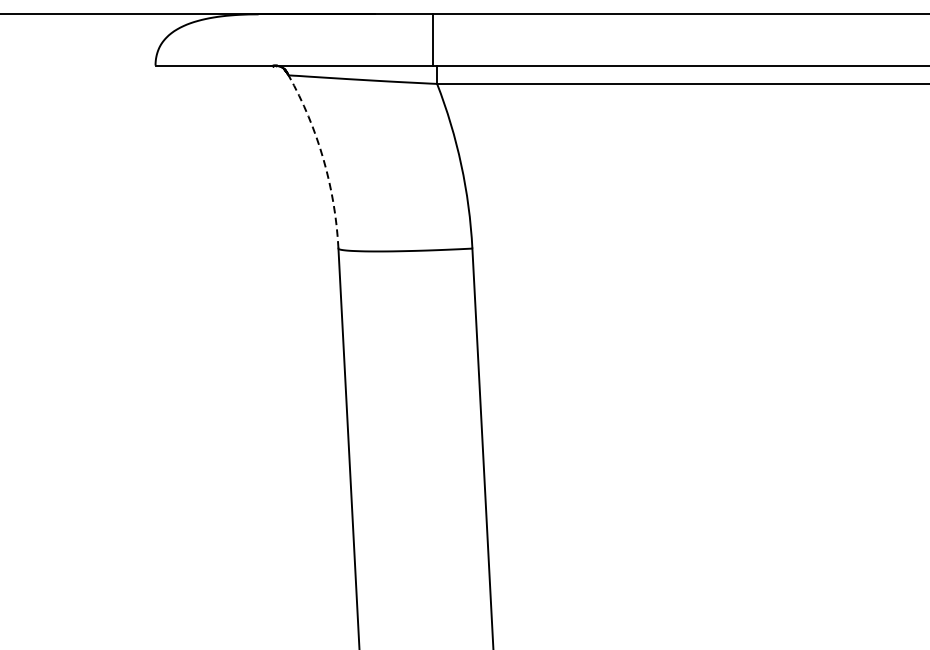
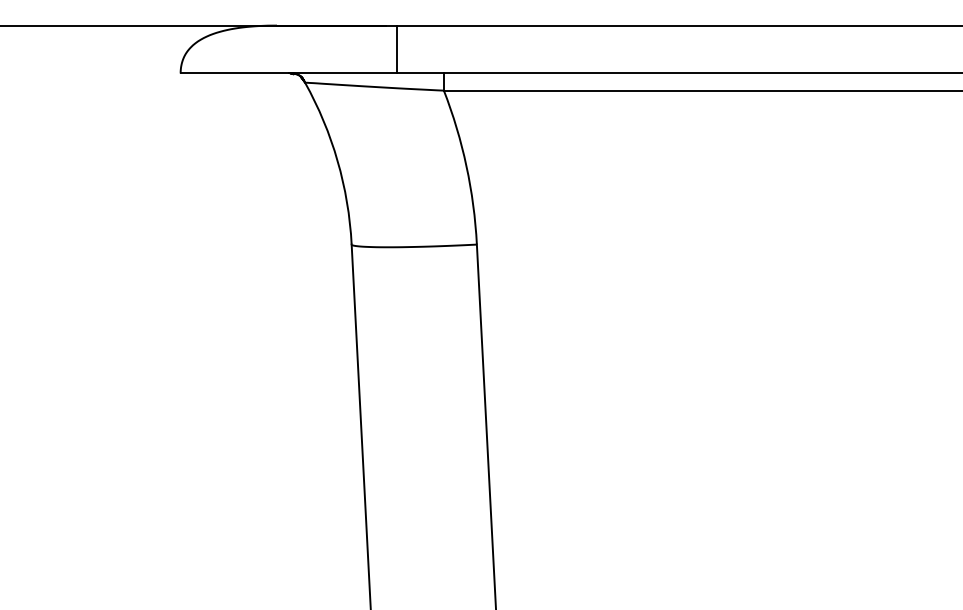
line: (433, 39) -> (397, 49), moved
arc: (323, 159) -> (337, 161), dashed -> solid

